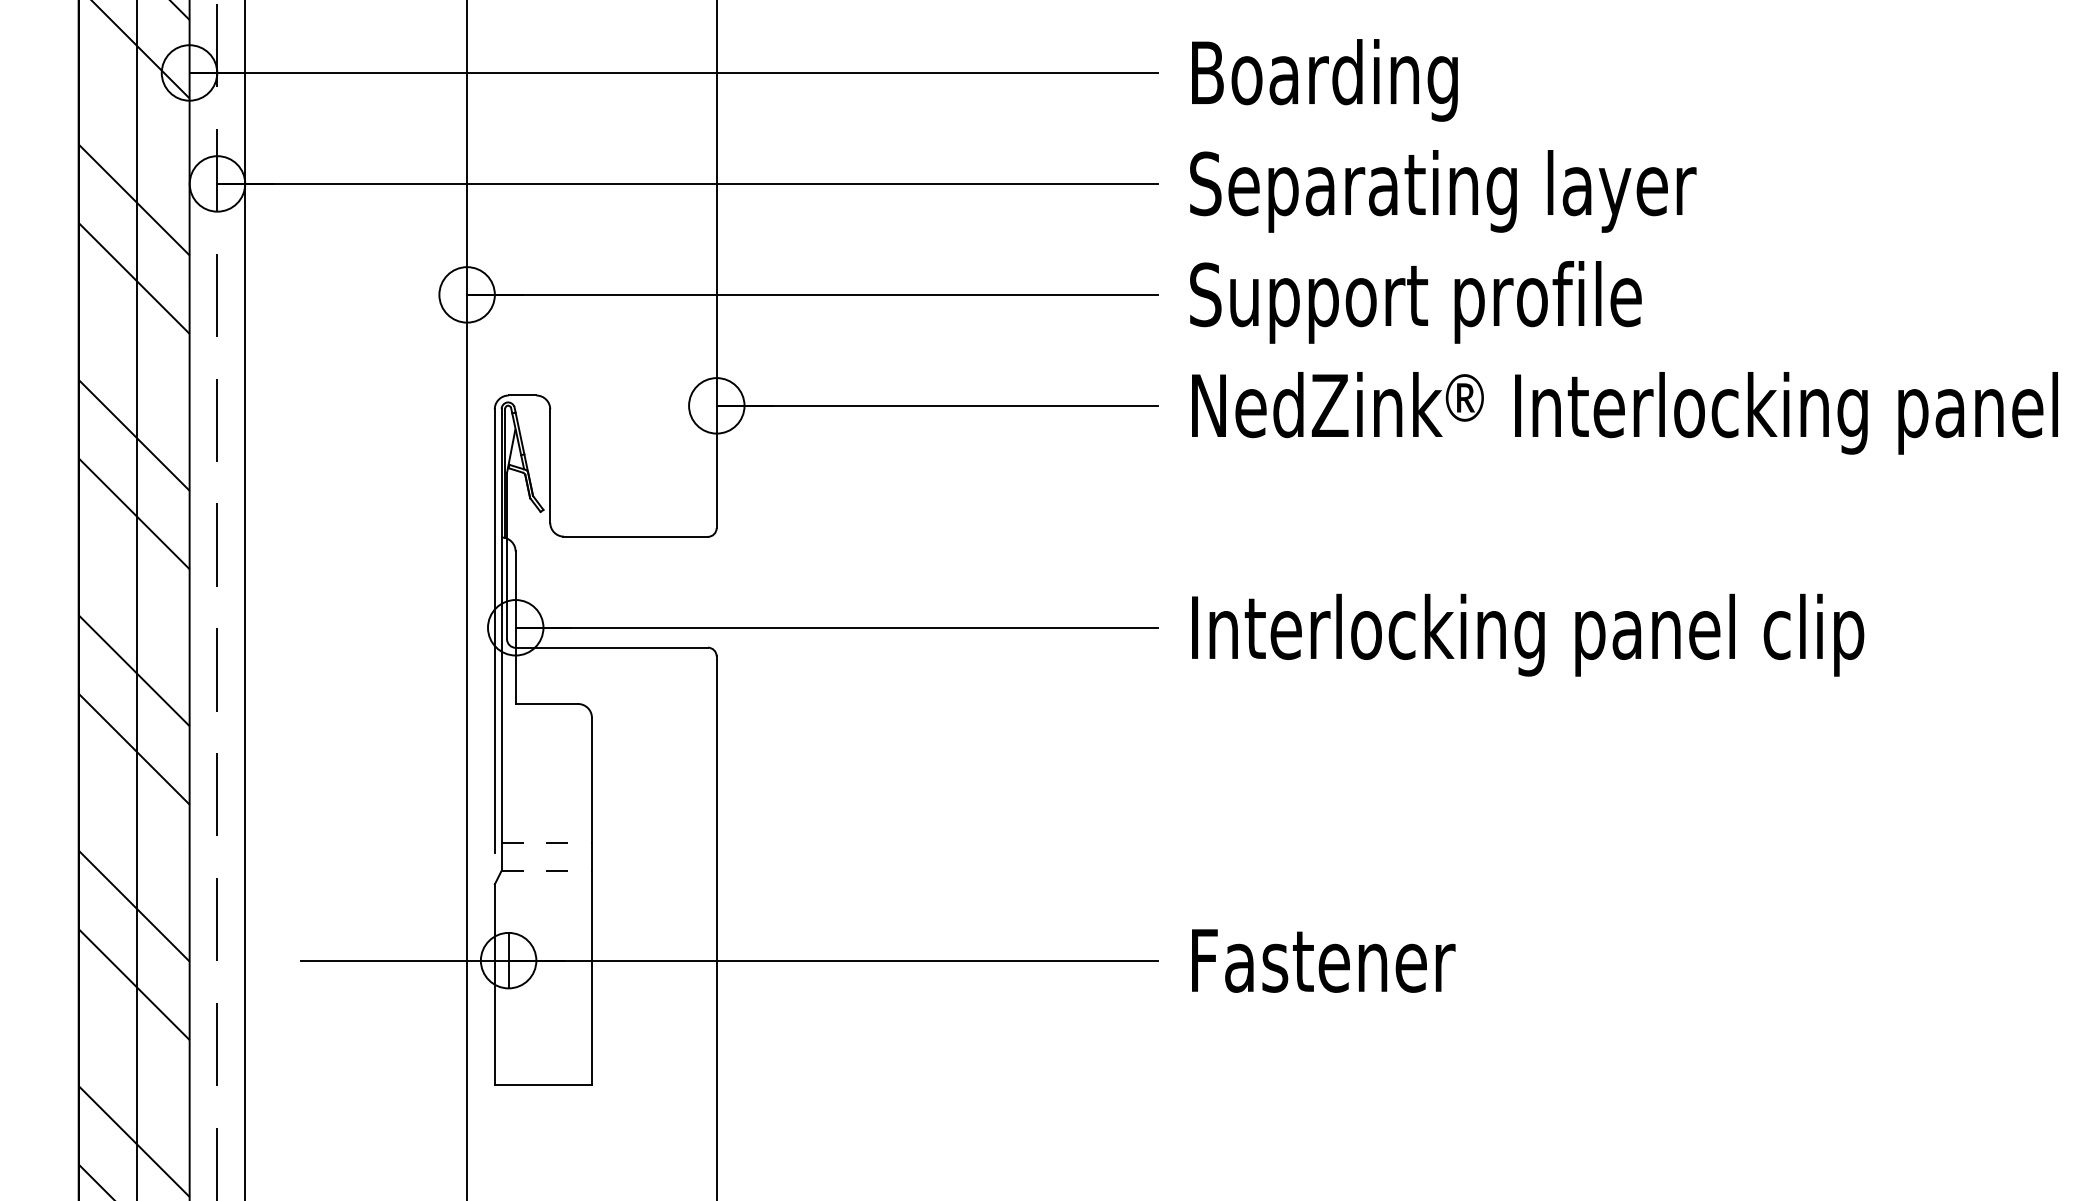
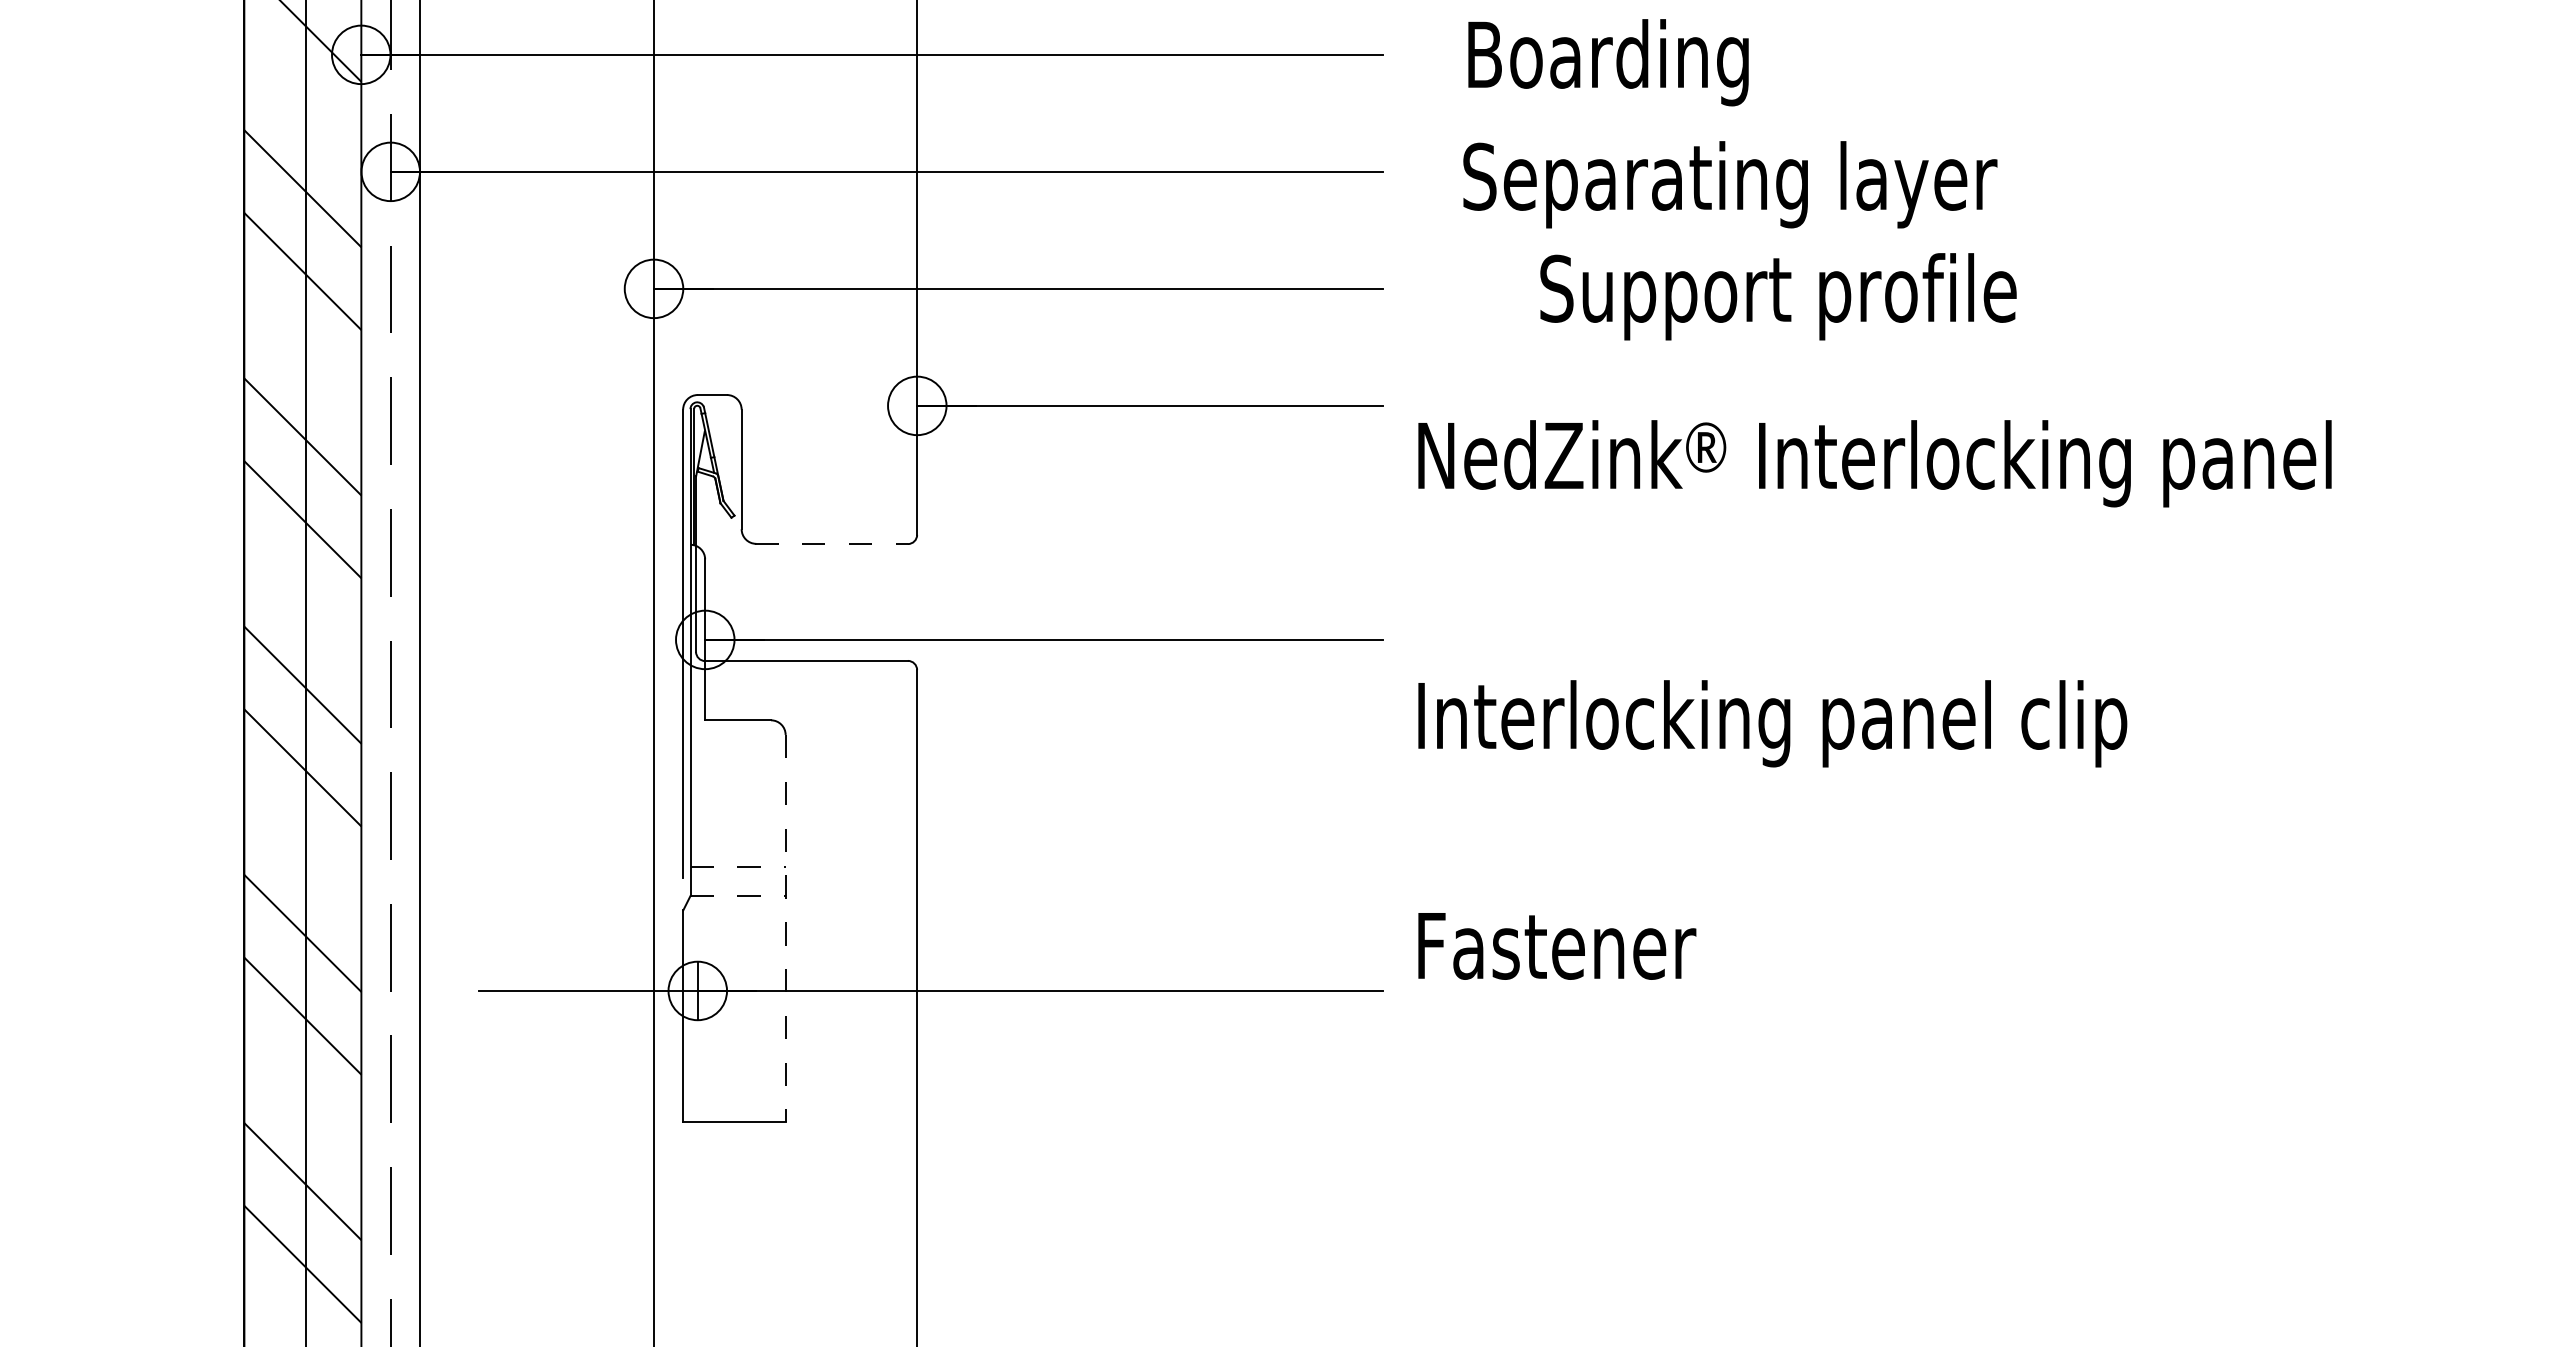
text: (1324, 80) -> (1608, 62), moved
text: (1443, 191) -> (1730, 184), moved
text: (1415, 302) -> (1778, 296), moved
text: (1624, 413) -> (1874, 463), moved
line: (636, 536) -> (832, 543), solid -> dashed
text: (1527, 634) -> (1772, 723), moved
line: (591, 901) -> (785, 928), solid -> dashed
text: (1323, 961) -> (1557, 946), moved

